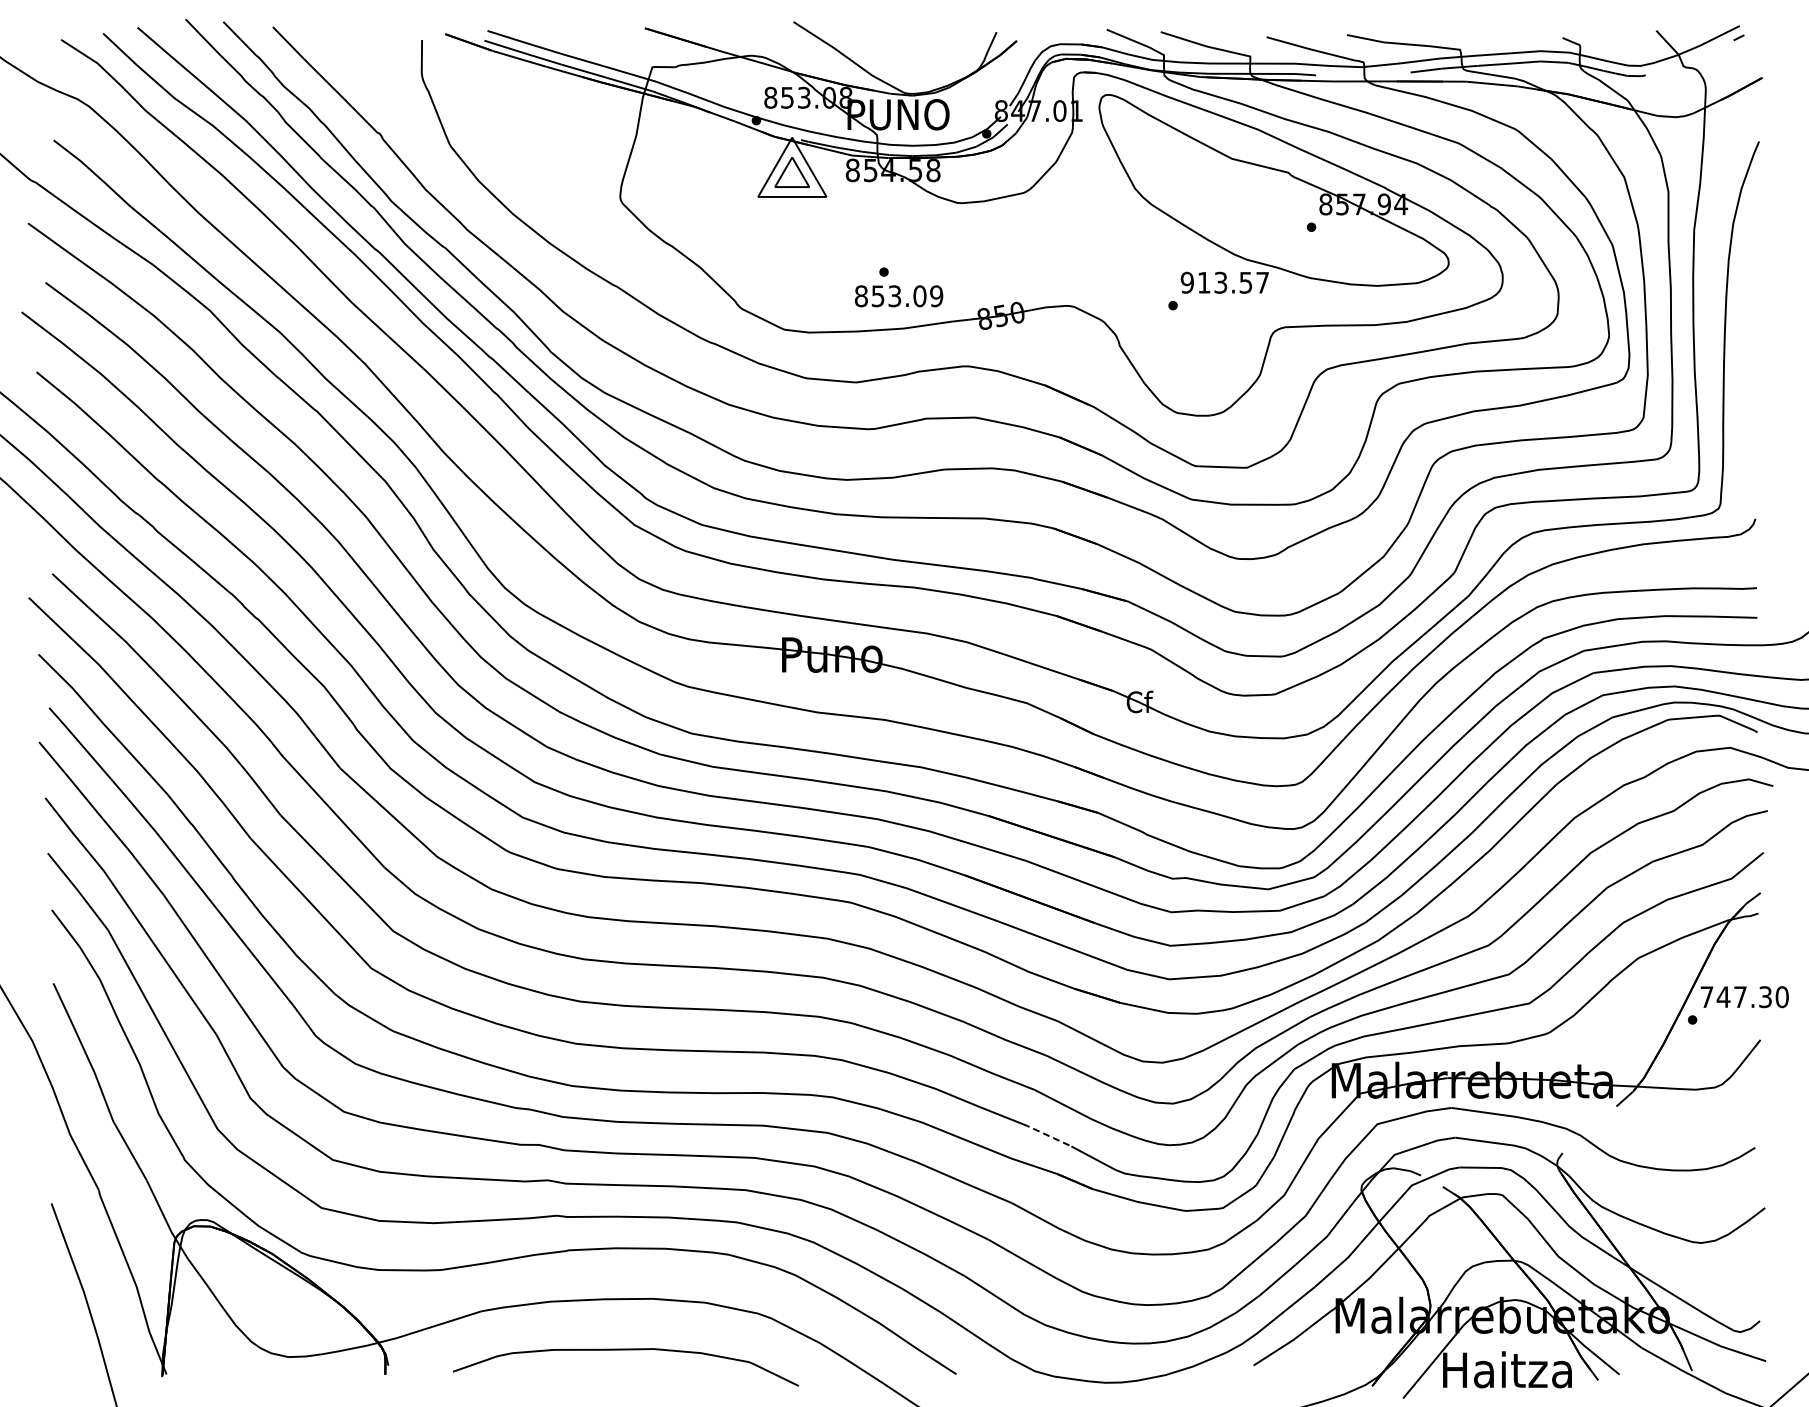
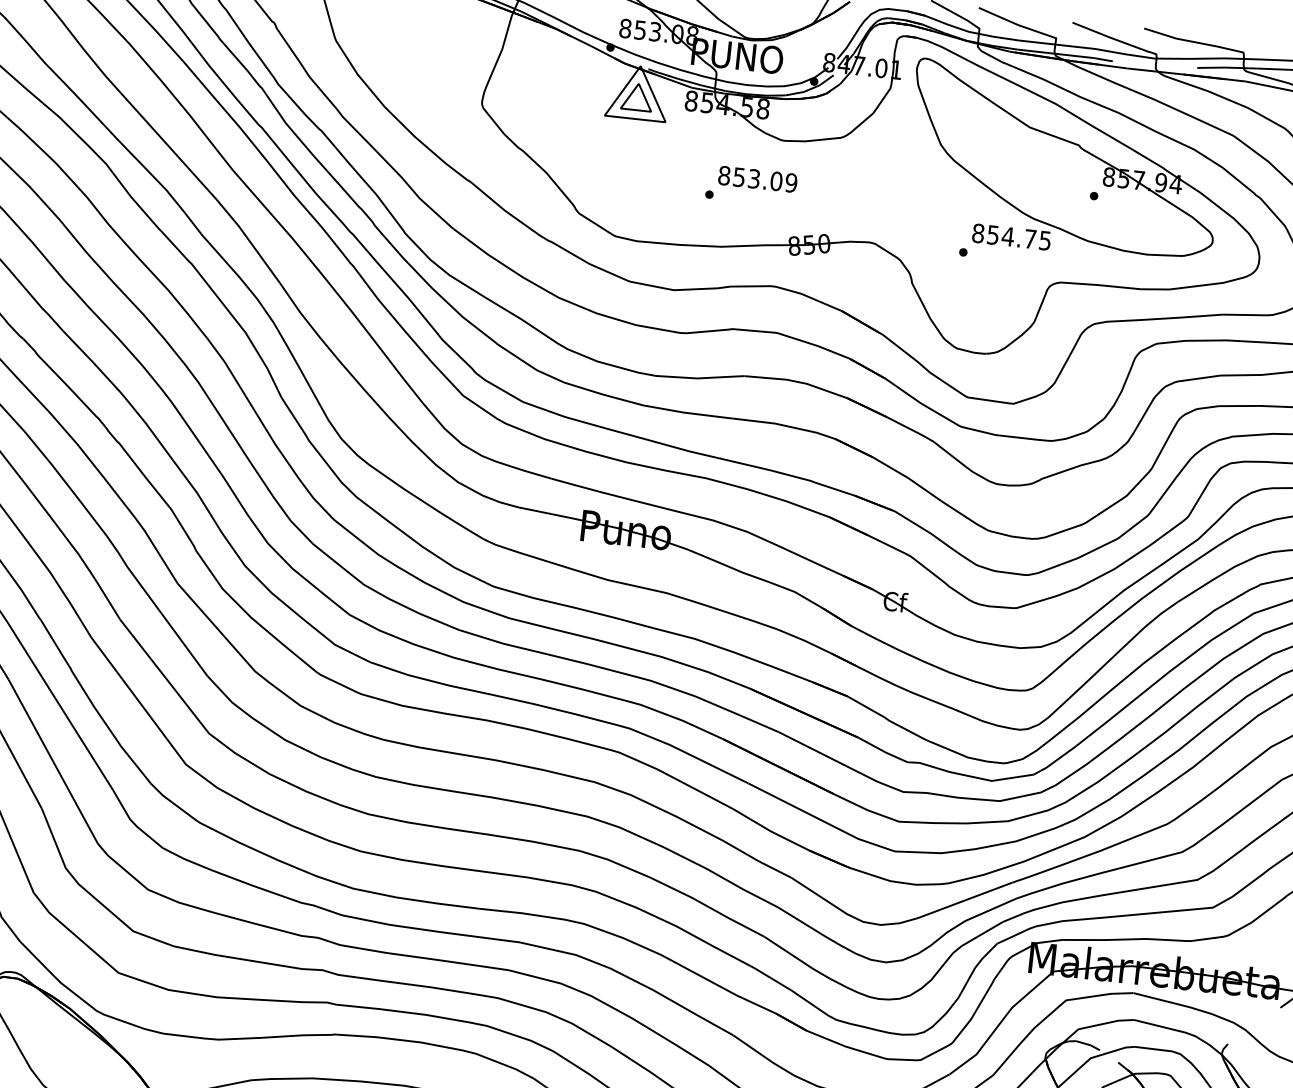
text: (1224, 282) -> (1011, 236), 913.57 -> 854.75
text: (899, 296) -> (758, 179), moved
line: (1047, 1135) -> (771, 978), dashed -> solid

